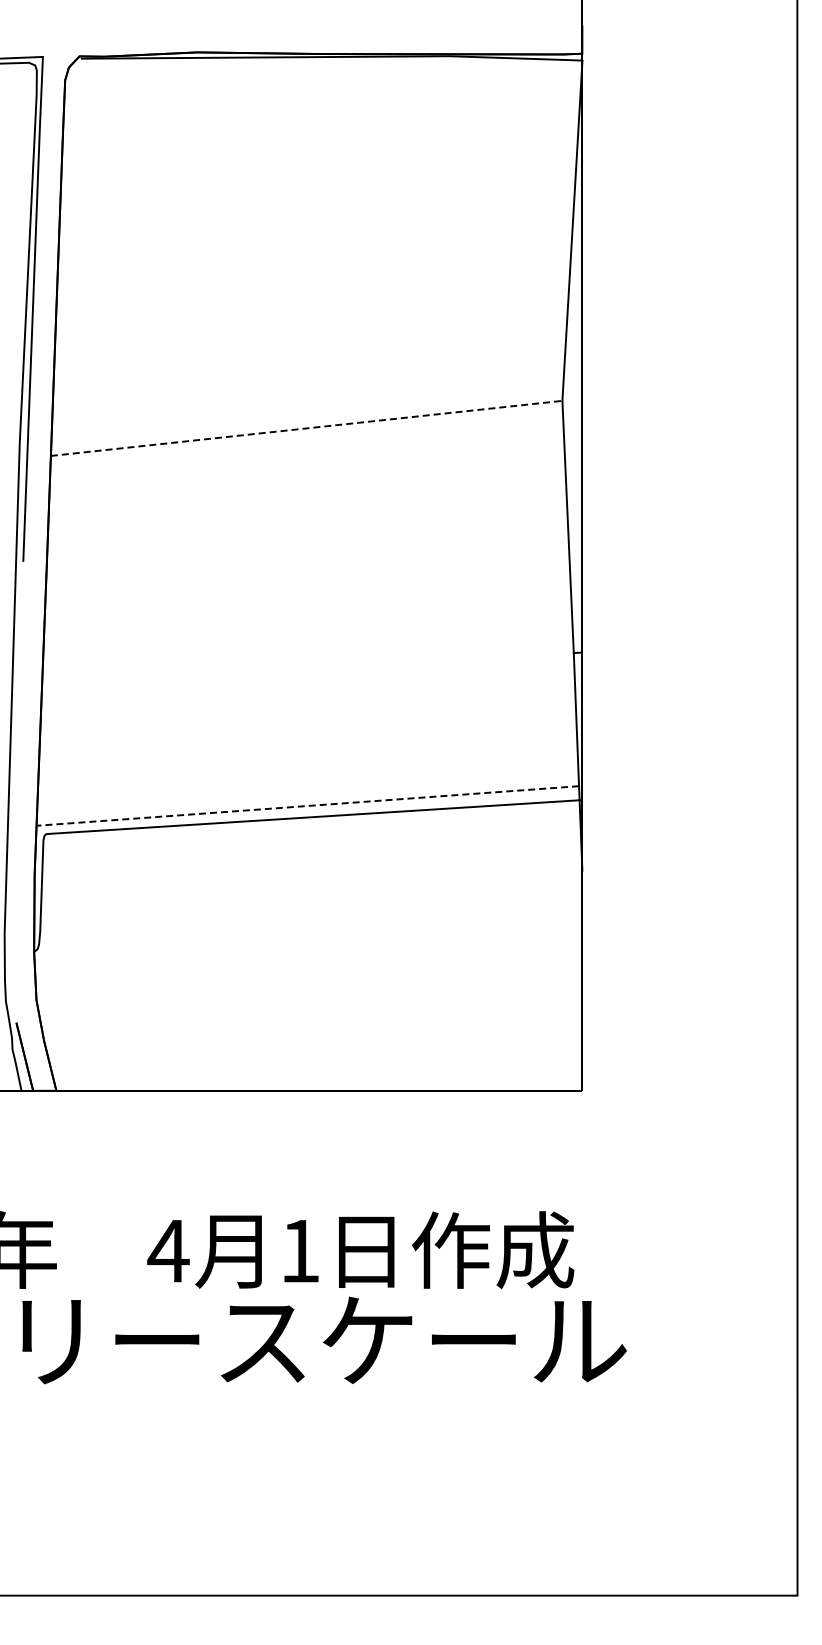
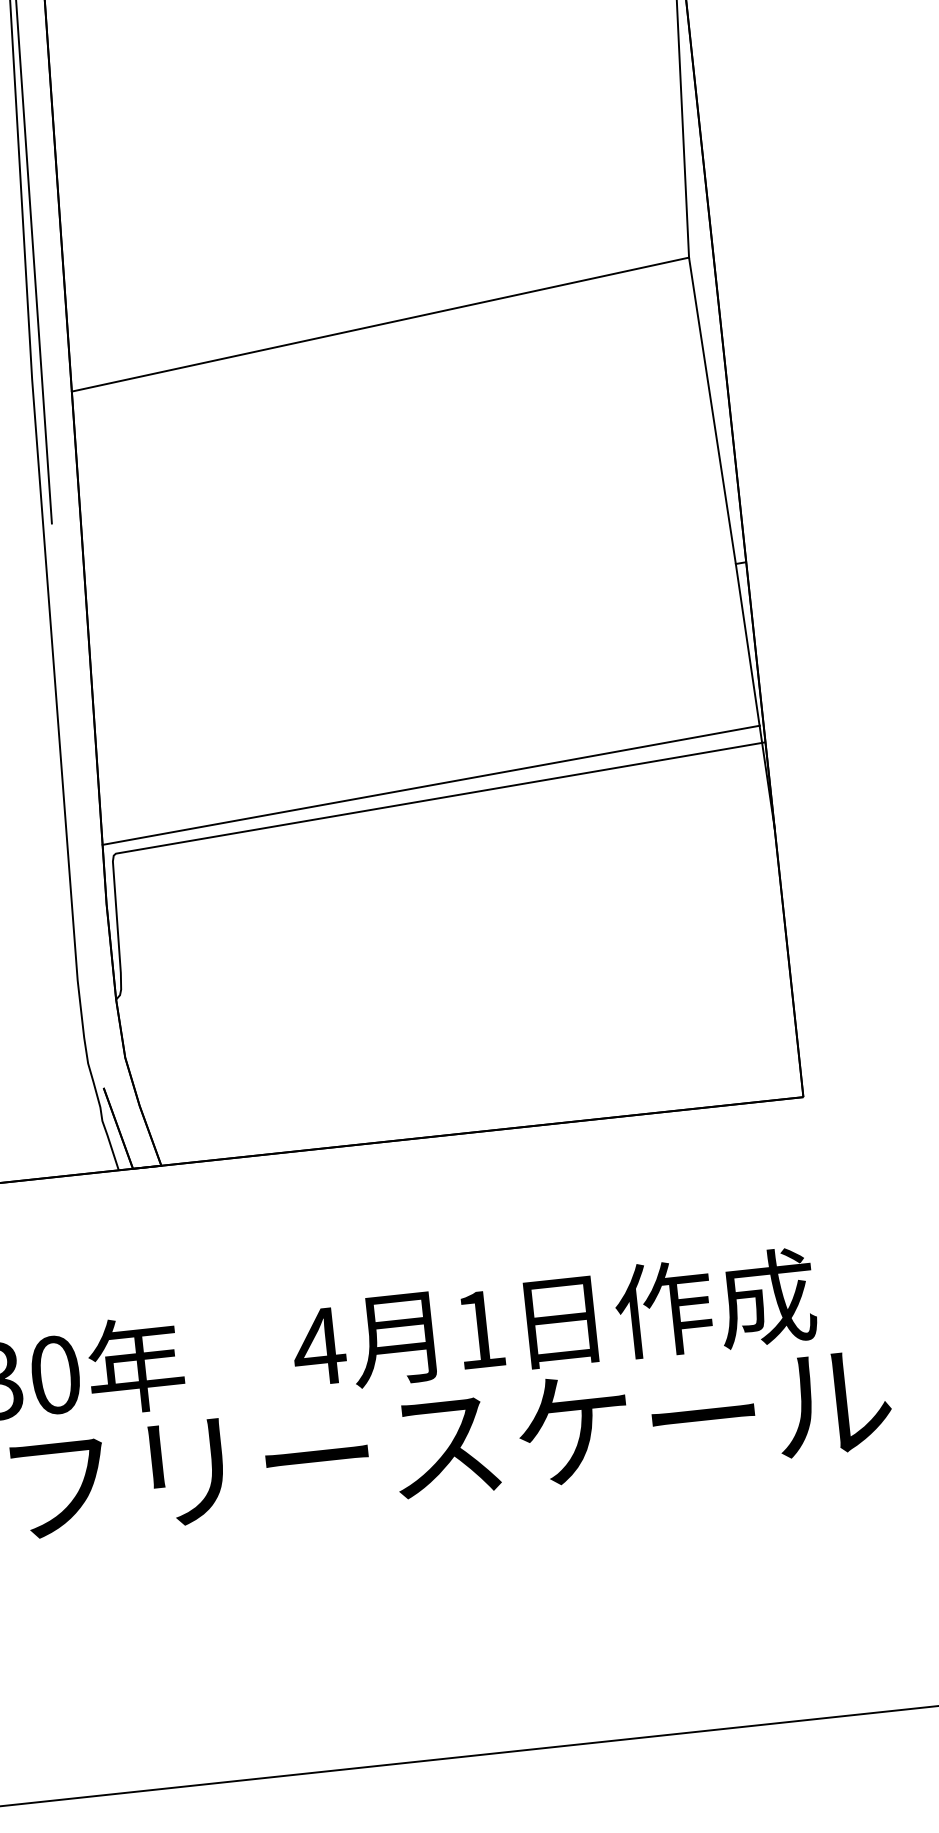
line: (307, 428) -> (381, 324), dashed -> solid
line: (307, 805) -> (430, 784), dashed -> solid

